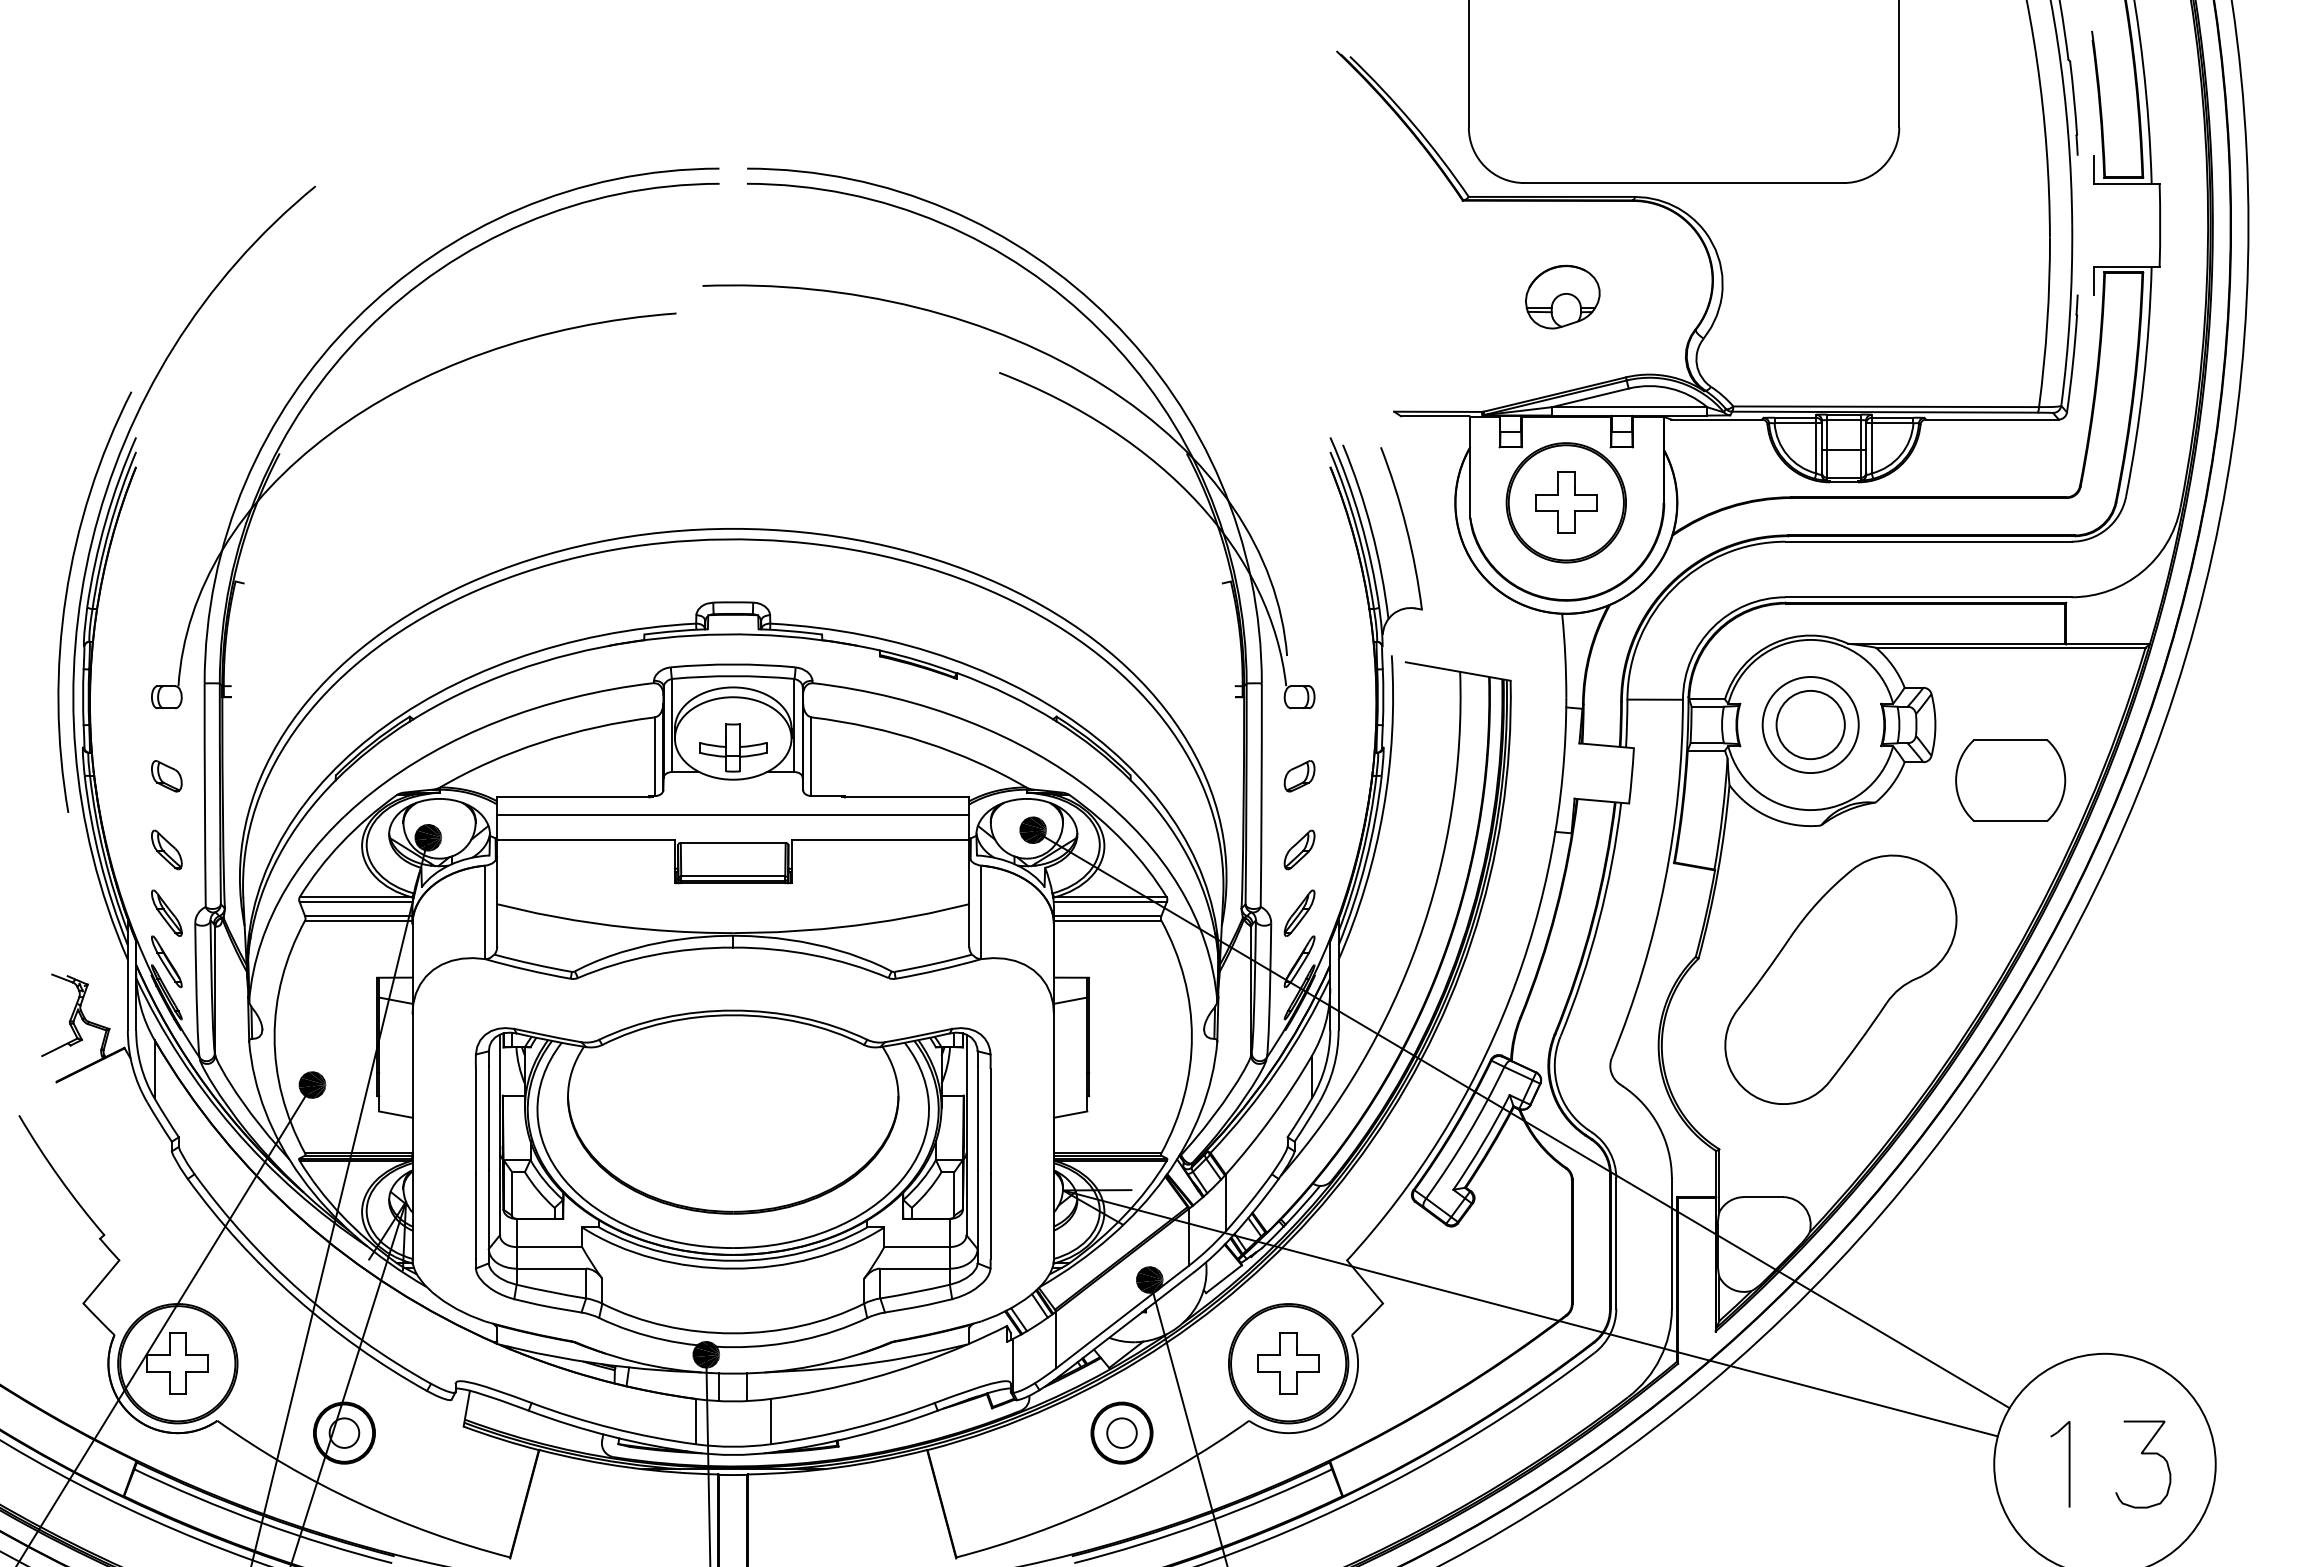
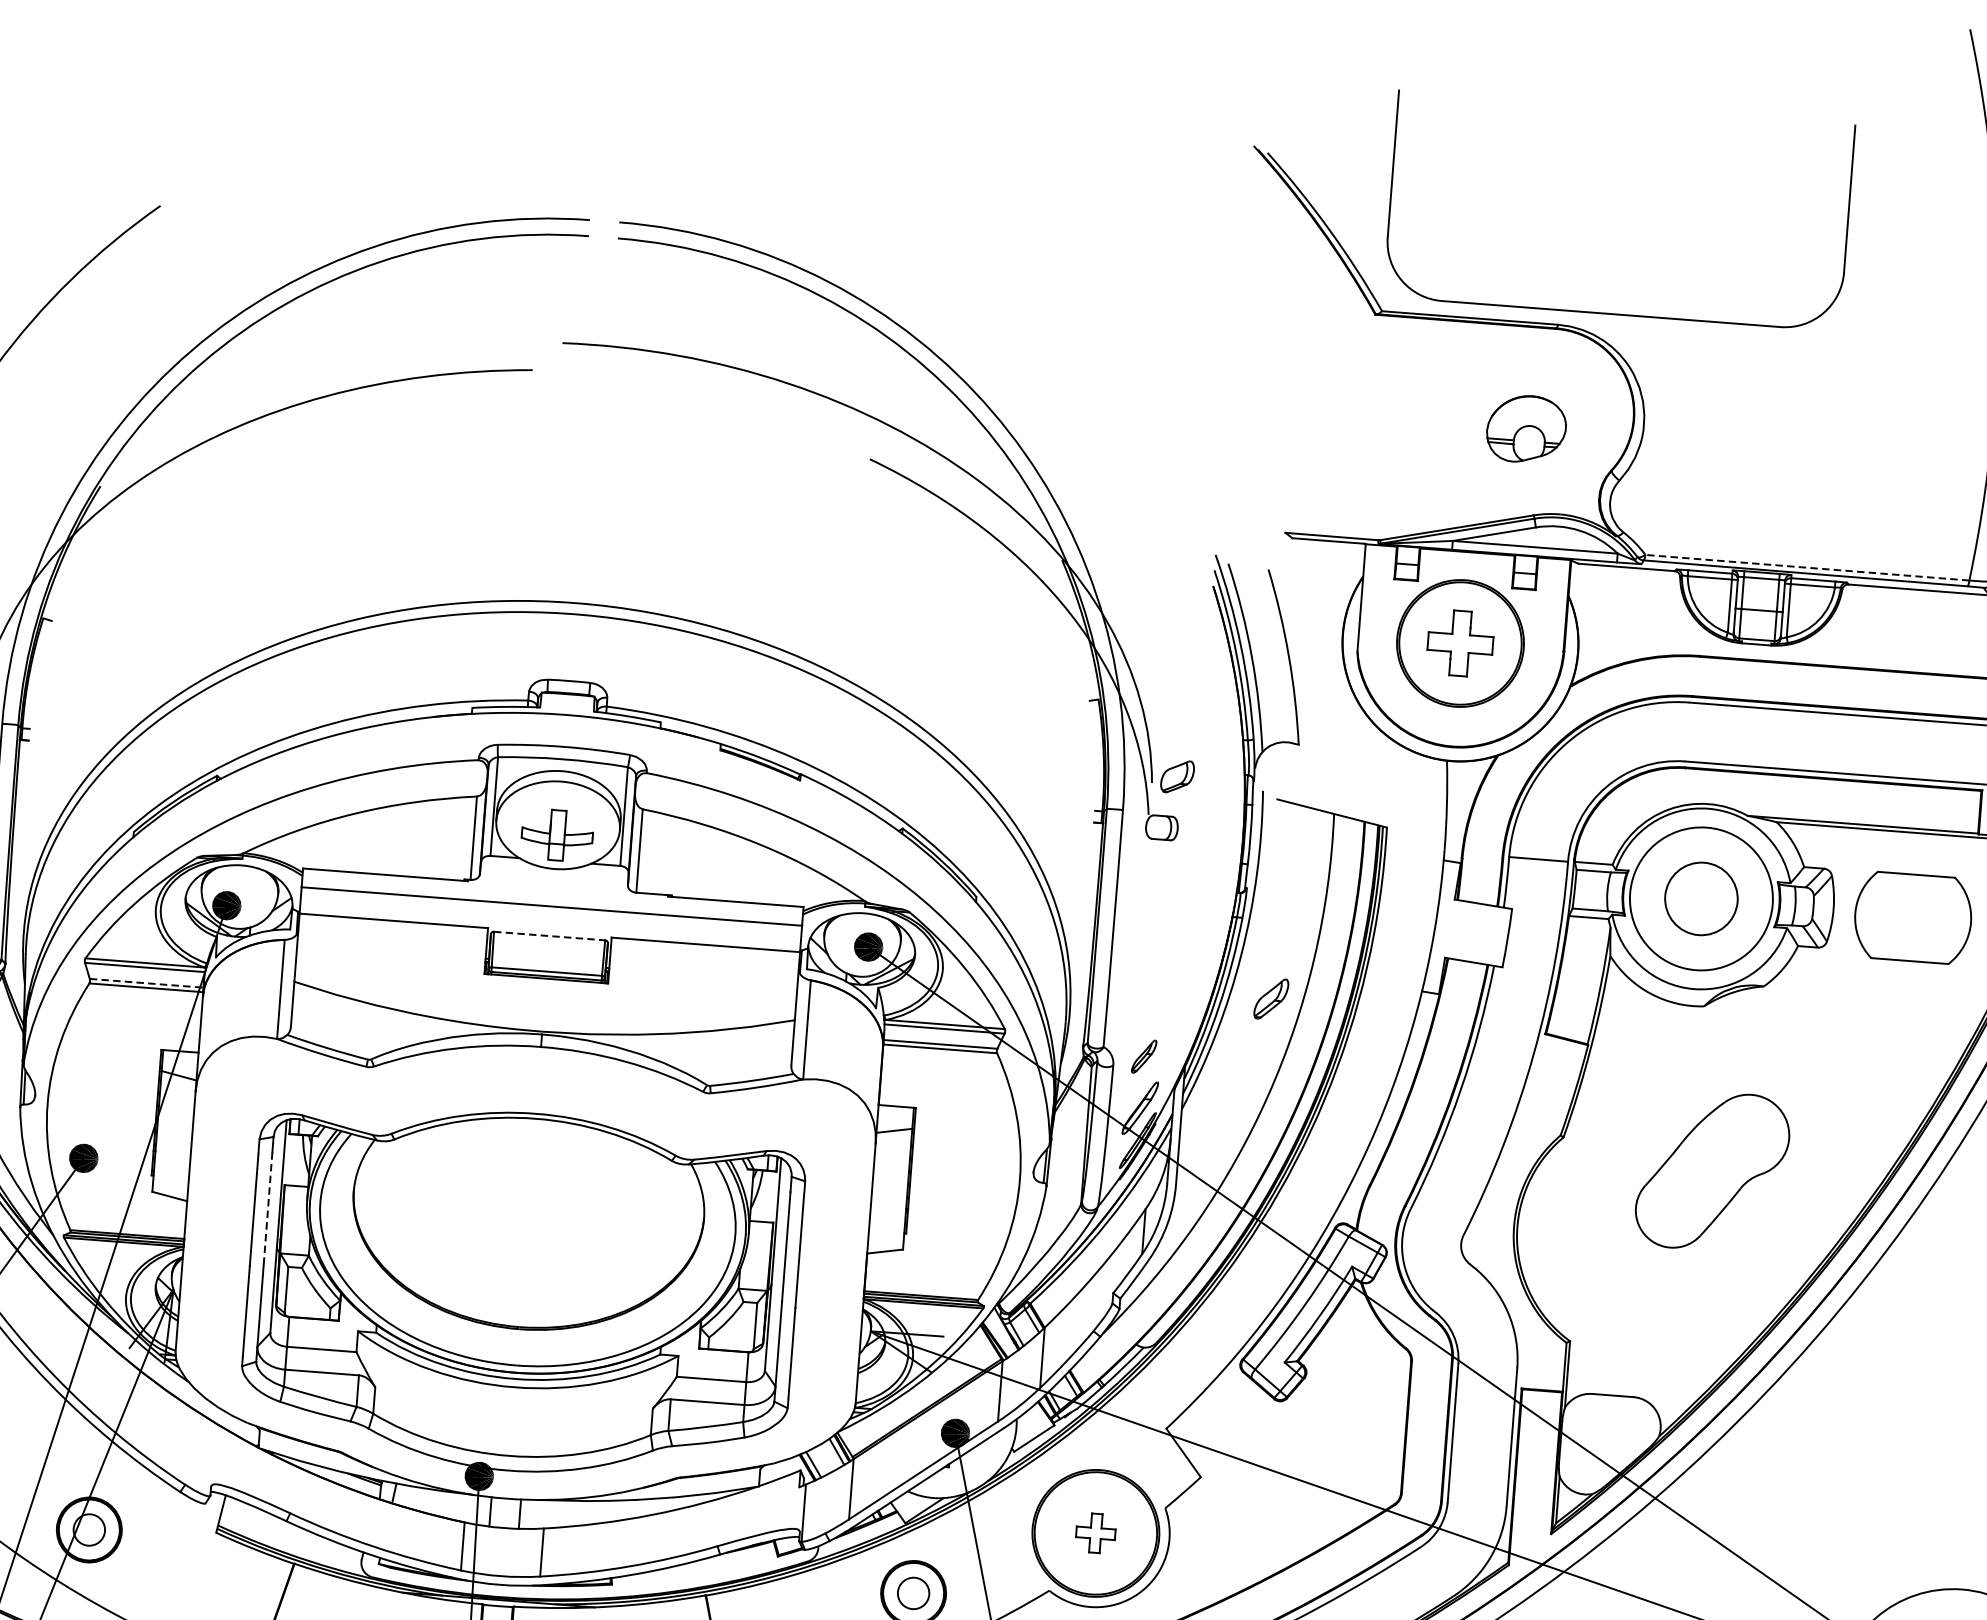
part: (1562, 296) -> (1526, 428), moved
line: (1886, 406) -> (1807, 567), solid -> dashed
circle: (1810, 725) -> (1701, 899), size x1.4
part: (1299, 776) -> (1177, 777), moved
part: (2010, 780) -> (1913, 917), moved
line: (733, 842) -> (549, 935), solid -> dashed
part: (1299, 849) -> (1271, 998), moved
part: (1299, 912) -> (1144, 1055), size x0.7
line: (358, 916) -> (146, 983), solid -> dashed
part: (1840, 979) -> (1712, 1171), size x0.6
line: (488, 1117) -> (267, 1207), solid -> dashed
part: (1288, 1363) -> (1095, 1533), size x0.6

